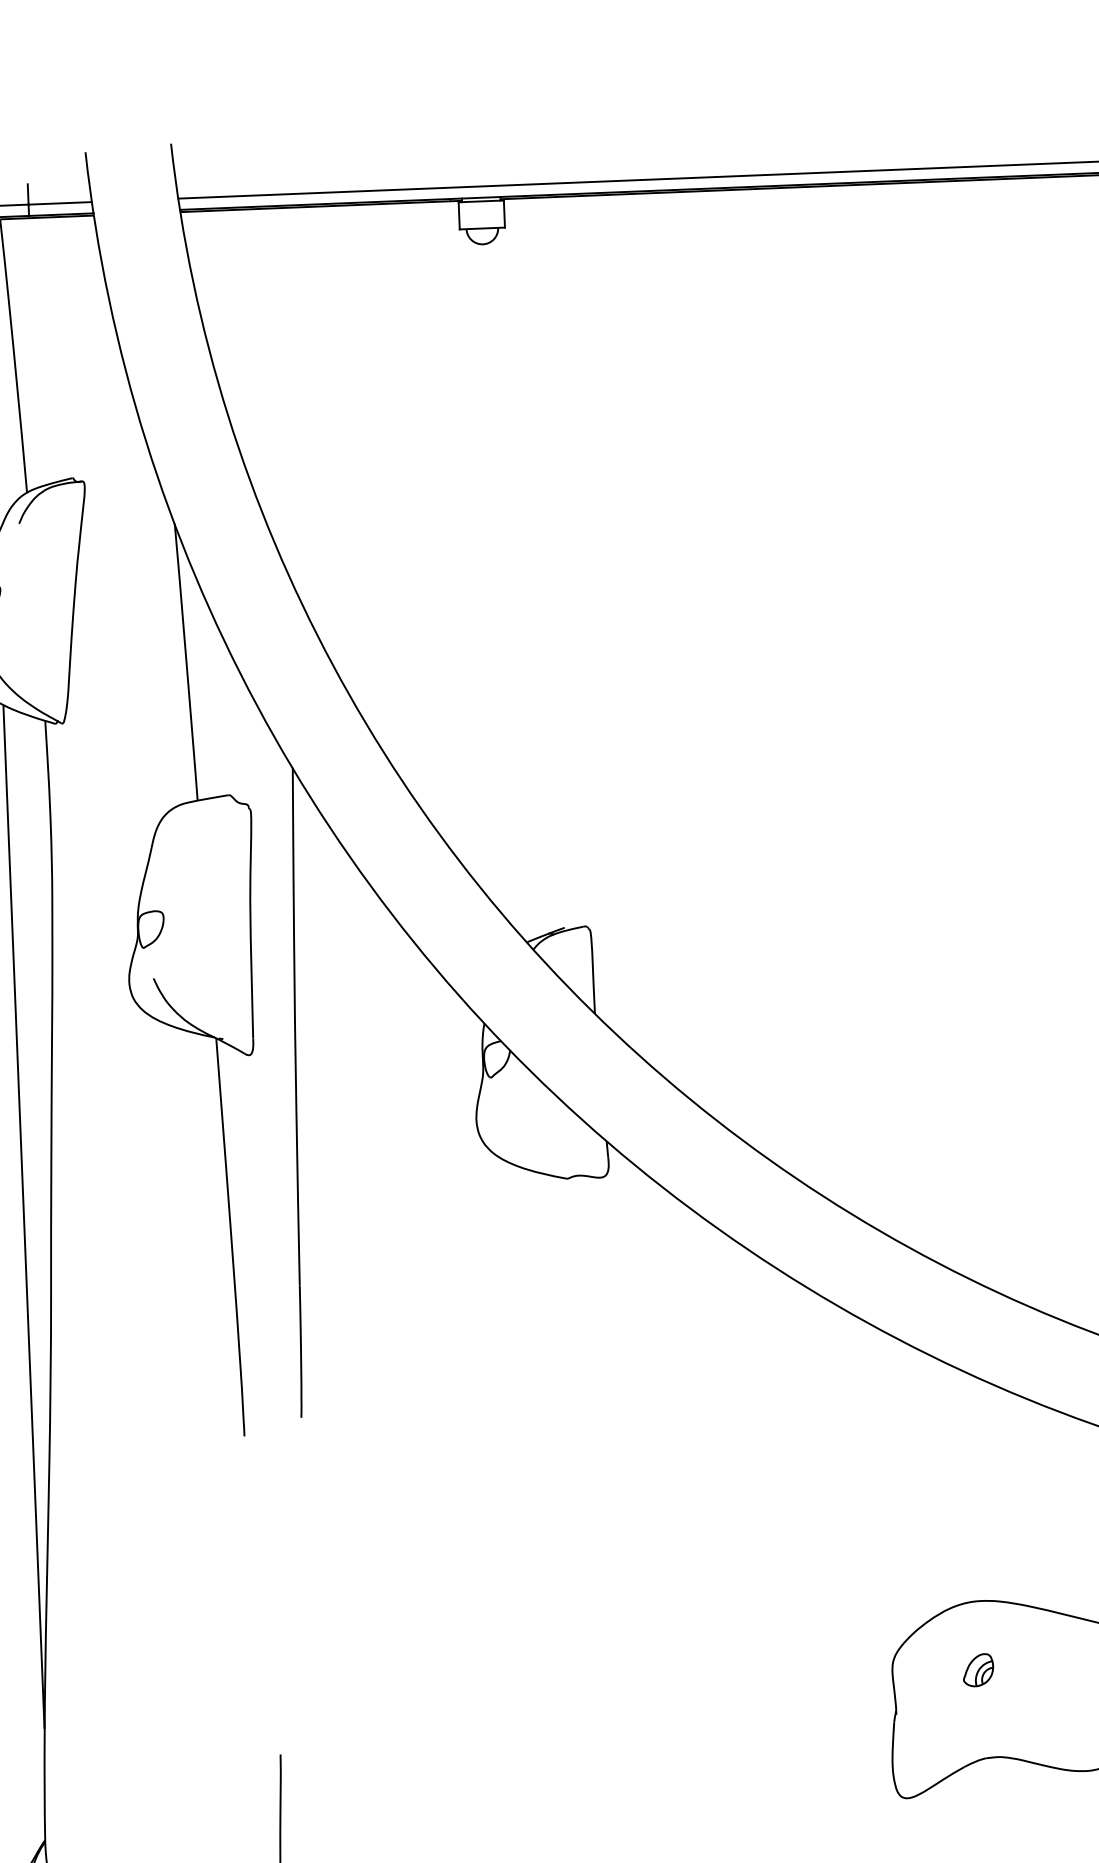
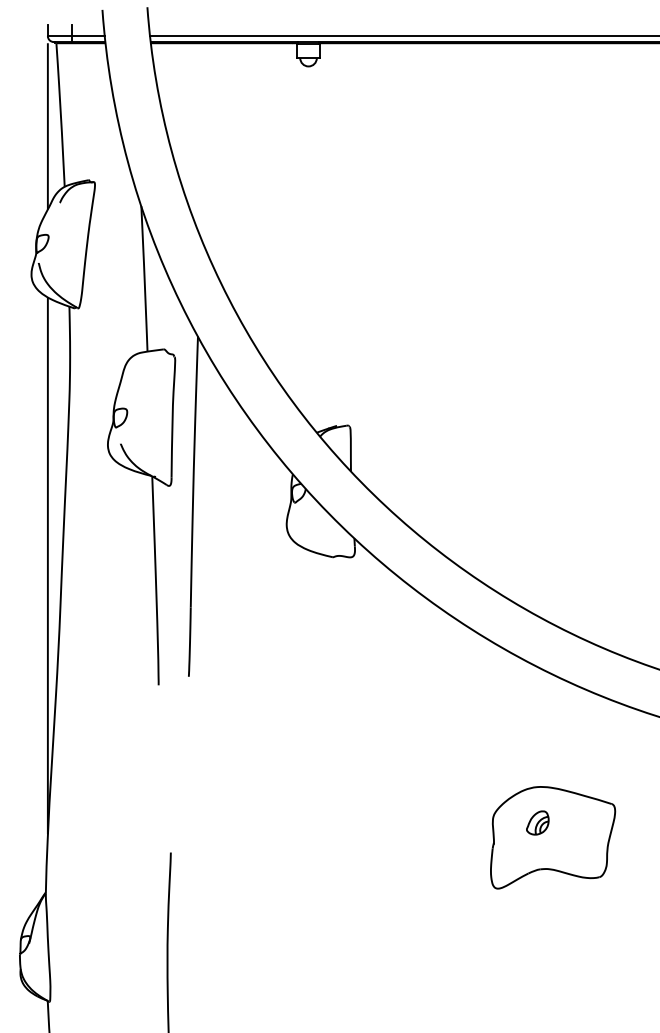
part: (977, 1670) -> (537, 823), size x1.4

